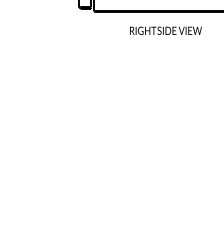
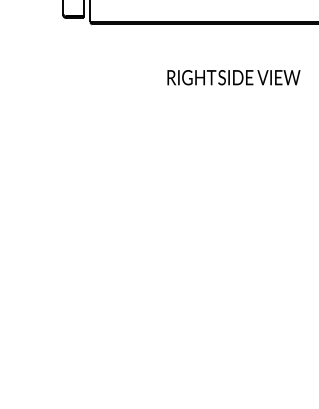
text: (165, 30) -> (233, 77), moved

